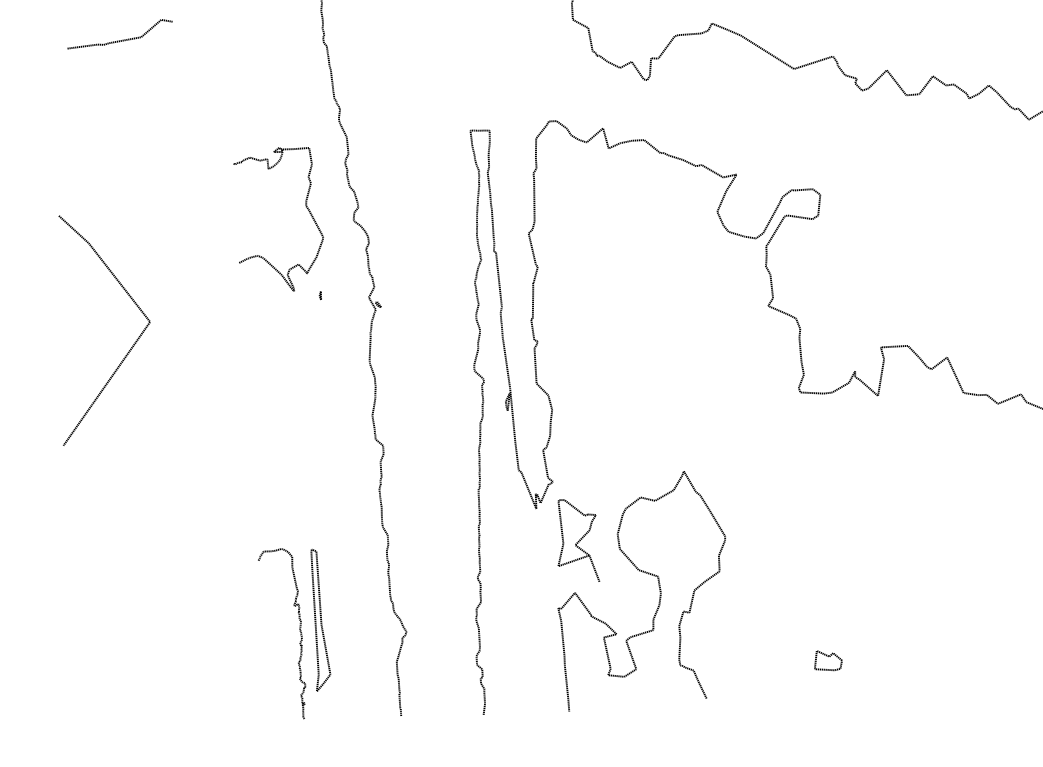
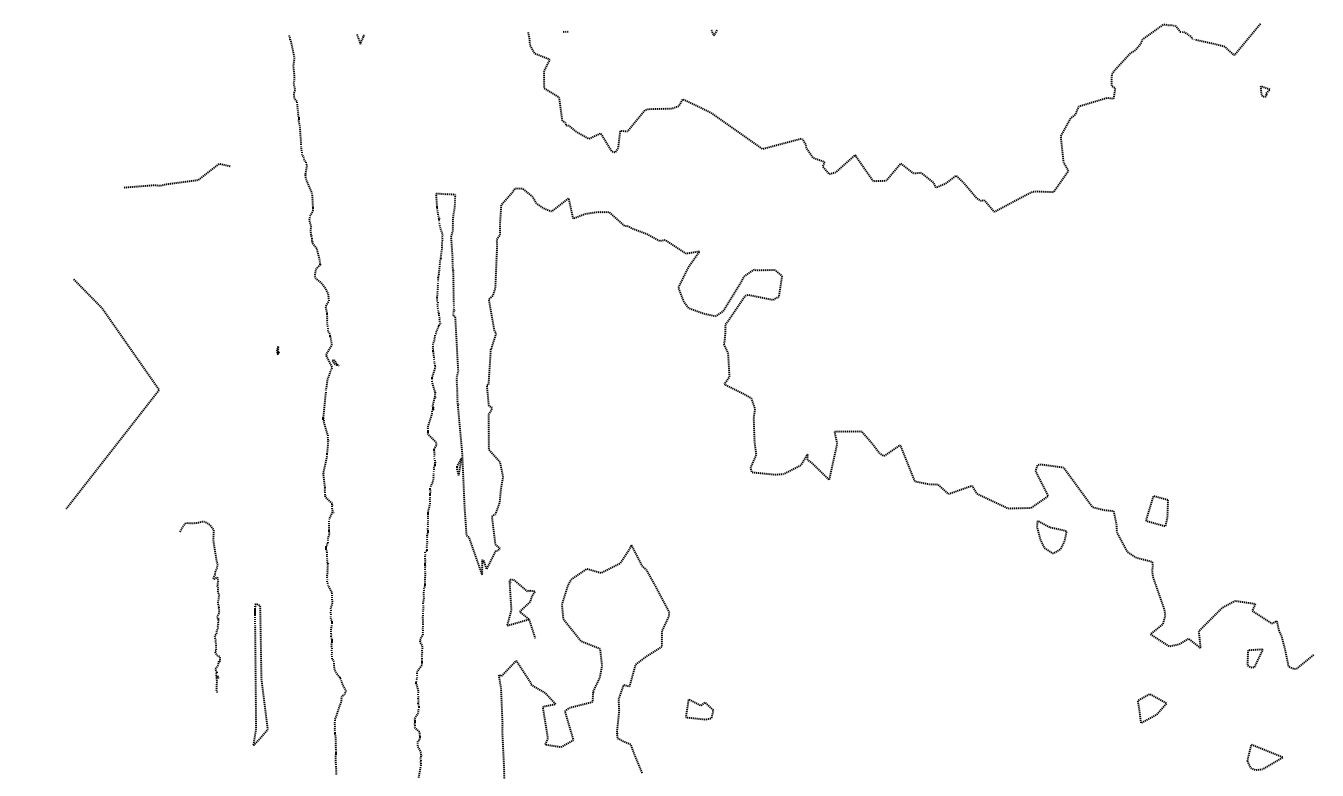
curve: (121, 39) -> (178, 181), moved
curve: (305, 207) -> (267, 261), removed
curve: (130, 347) -> (138, 414), moved
part: (576, 540) -> (520, 608), size x0.7
curve: (299, 633) -> (217, 606), moved
part: (828, 660) -> (699, 709), moved

